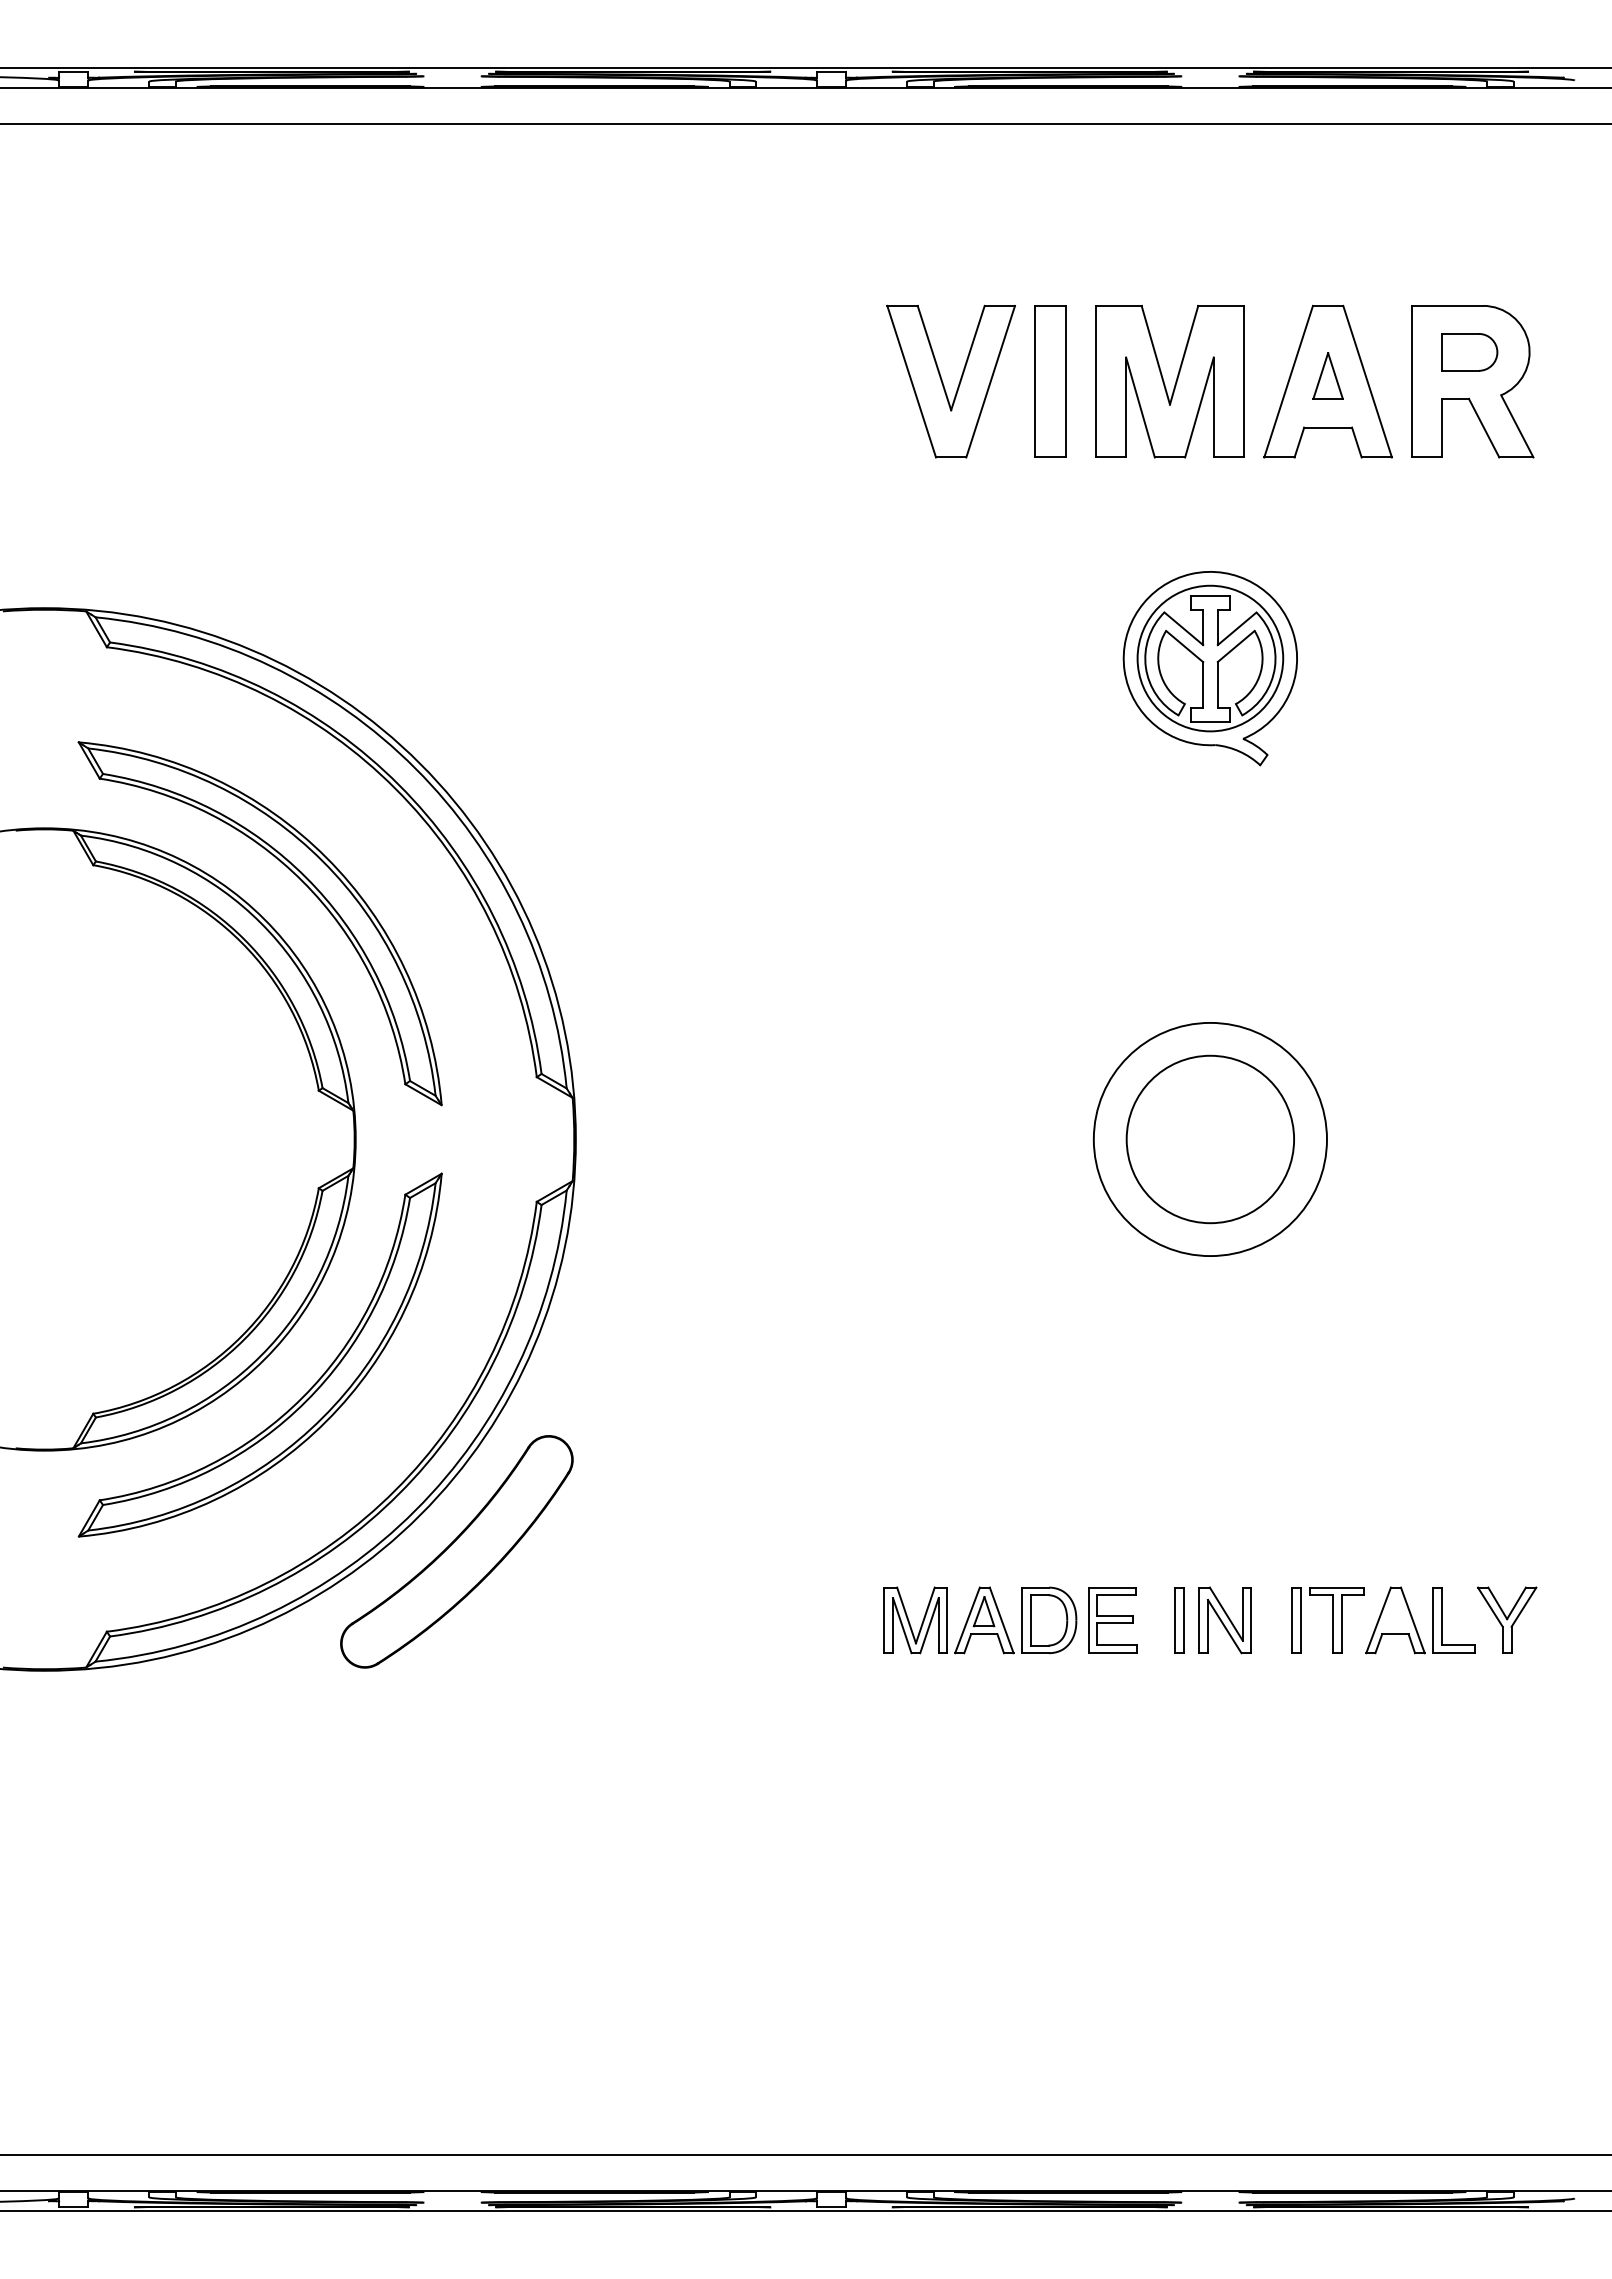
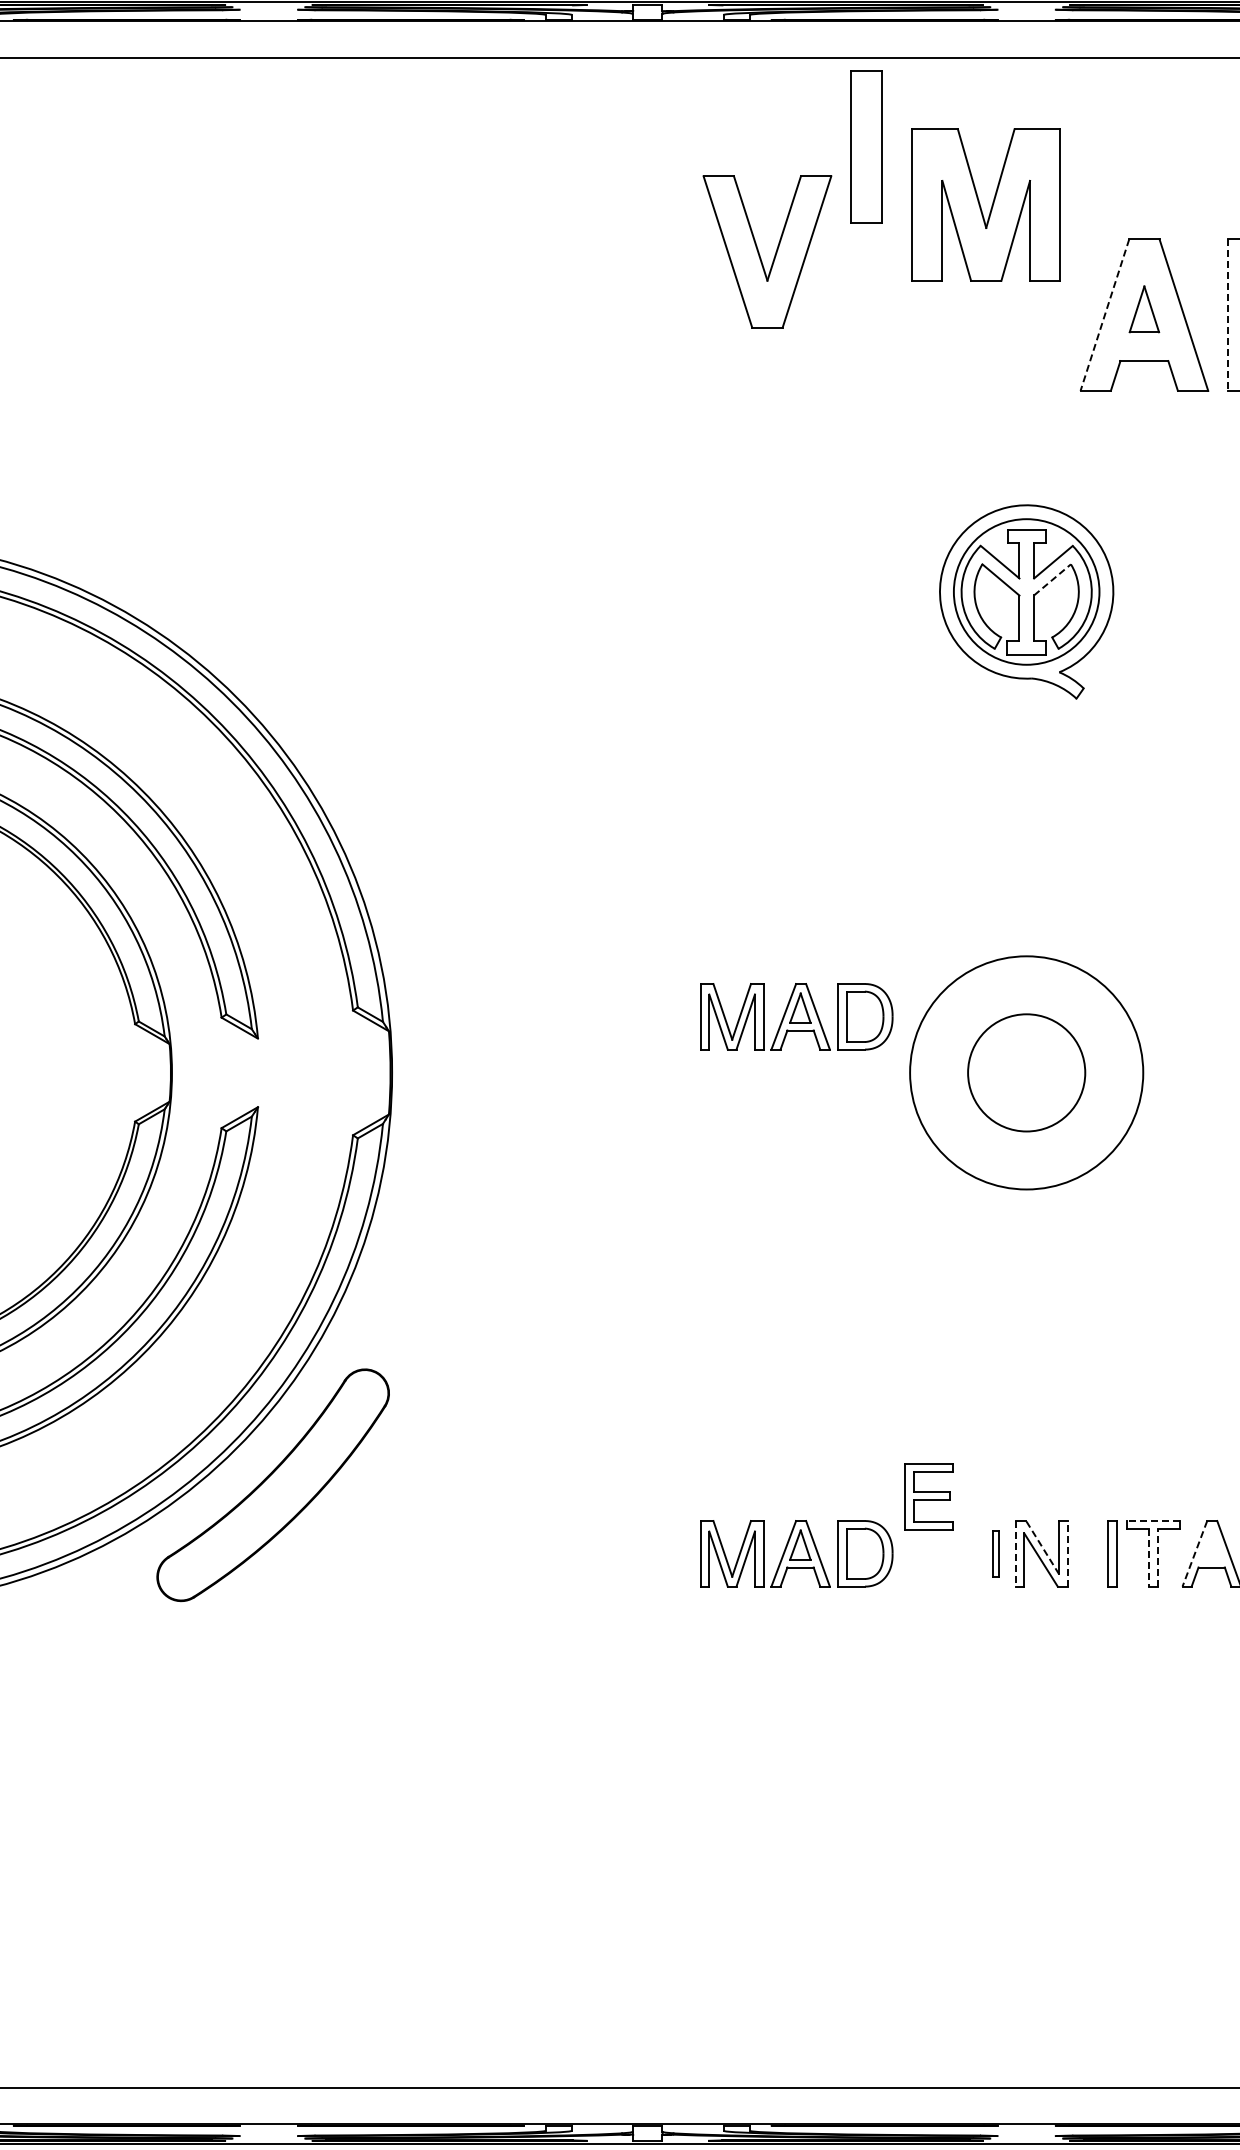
part: (1050, 381) -> (866, 146), moved
part: (1169, 381) -> (985, 204), moved
line: (1288, 381) -> (1104, 314), solid -> dashed
line: (1412, 381) -> (1228, 314), solid -> dashed
part: (943, 382) -> (759, 252), moved
line: (1236, 646) -> (1052, 579), solid -> dashed
part: (980, 1083) -> (796, 1016), added
circle: (1210, 1139) -> (1026, 1072), size x0.7
line: (1337, 1587) -> (1153, 1520), solid -> dashed
line: (1226, 1613) -> (1042, 1546), solid -> dashed
part: (1112, 1620) -> (928, 1496), moved
part: (1179, 1620) -> (995, 1553), size x0.7
line: (1199, 1620) -> (1015, 1553), solid -> dashed
line: (1251, 1620) -> (1067, 1553), solid -> dashed
line: (1378, 1620) -> (1194, 1553), solid -> dashed
line: (1332, 1624) -> (1148, 1557), solid -> dashed
line: (1341, 1624) -> (1157, 1557), solid -> dashed

